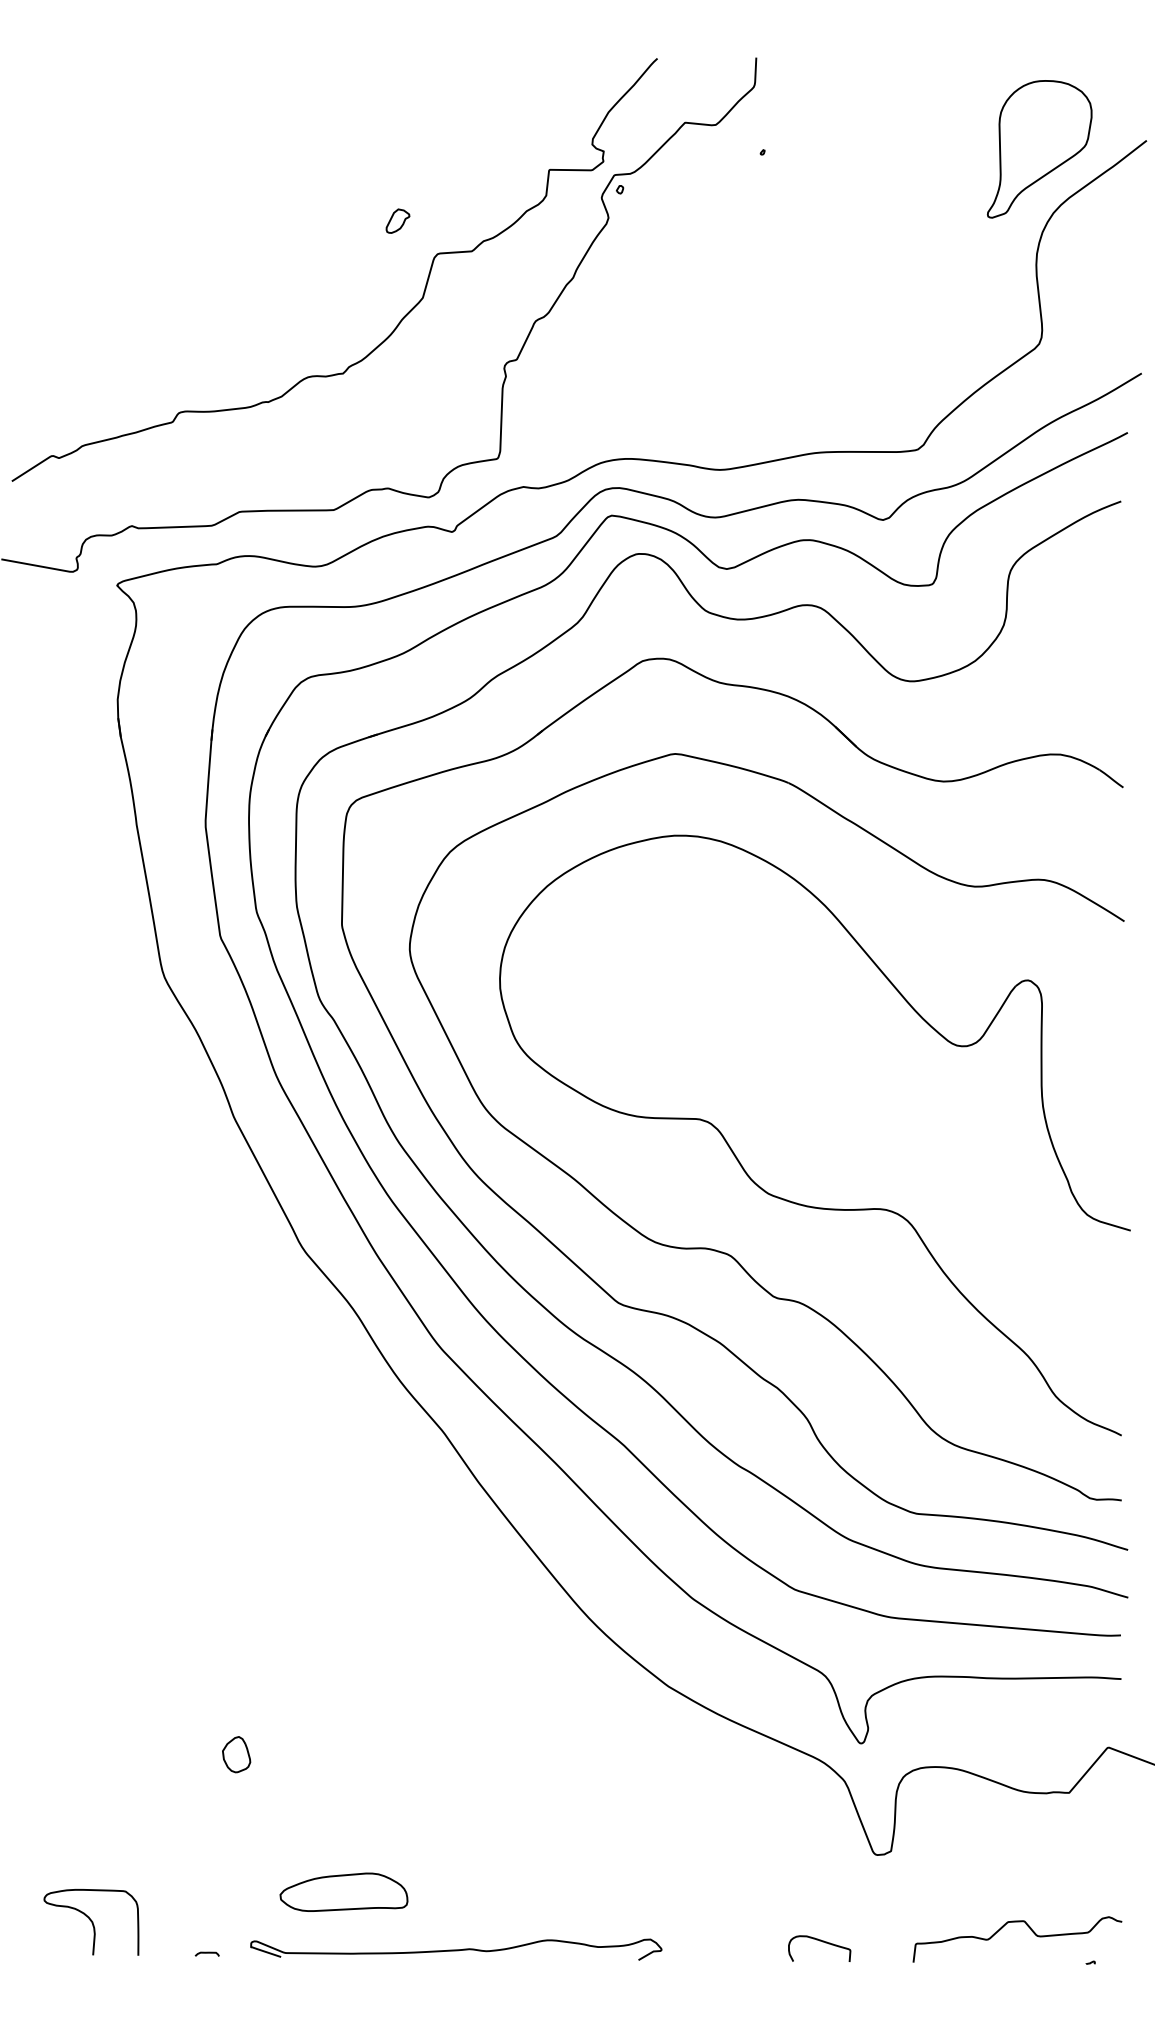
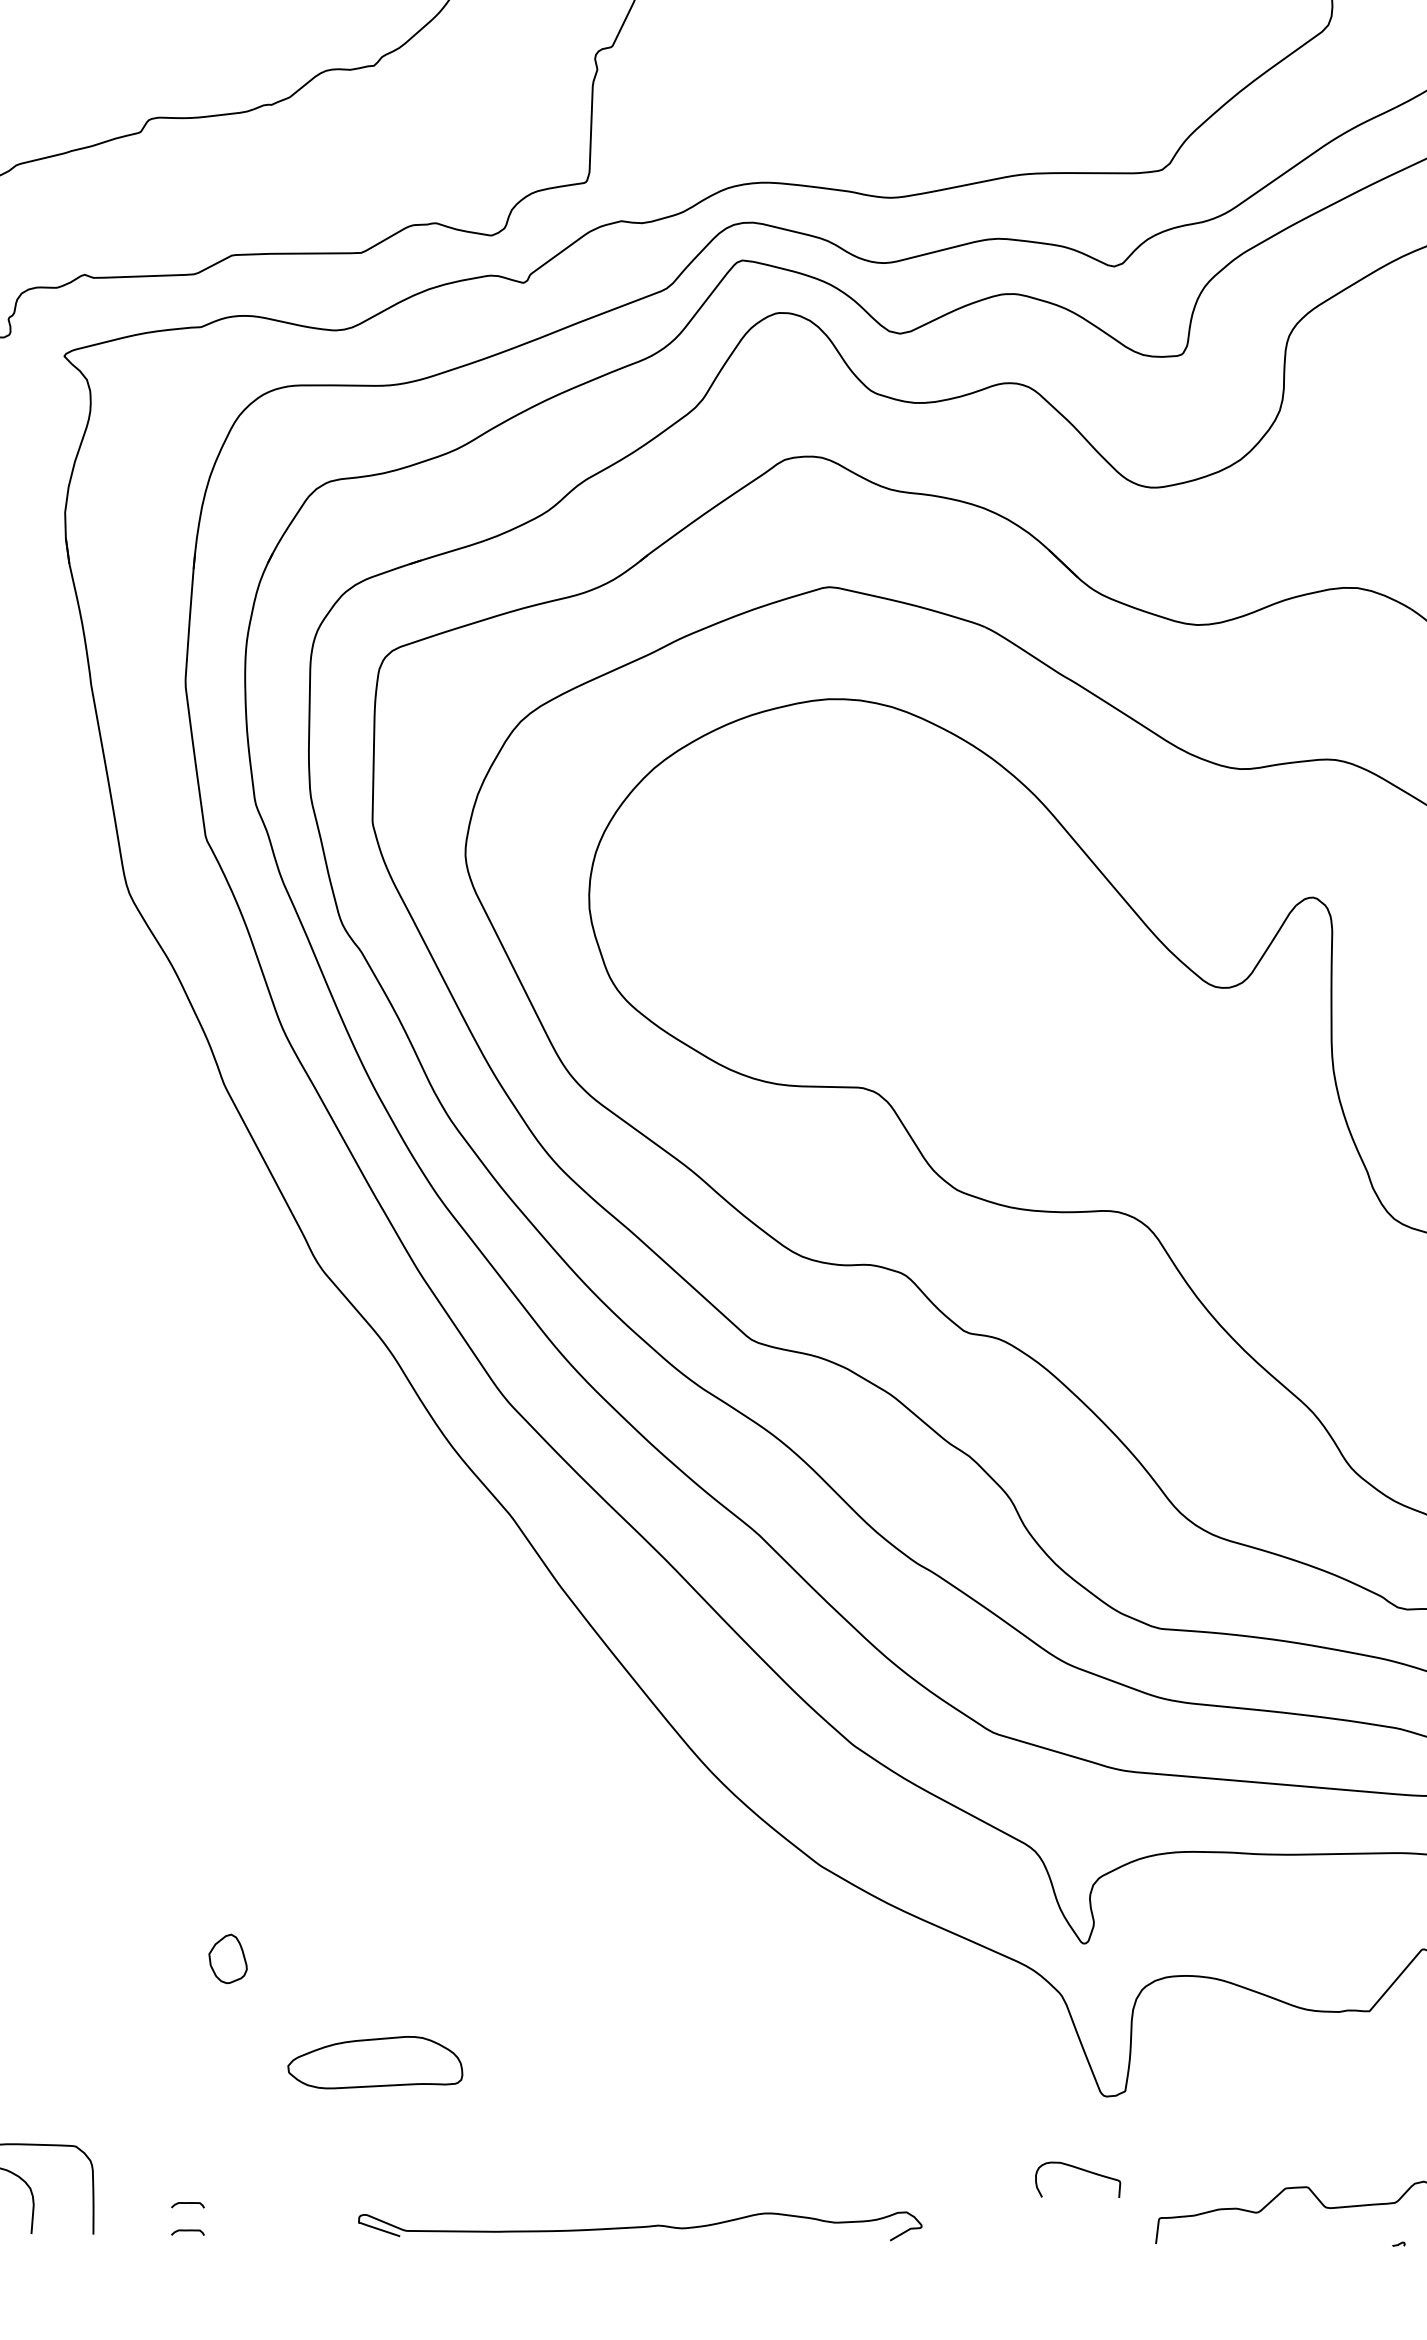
part: (343, 1891) -> (374, 2061), moved
curve: (206, 1933) -> (186, 2204), added
curve: (822, 1942) -> (1081, 2171), moved
curve: (456, 1949) -> (640, 2226), moved

